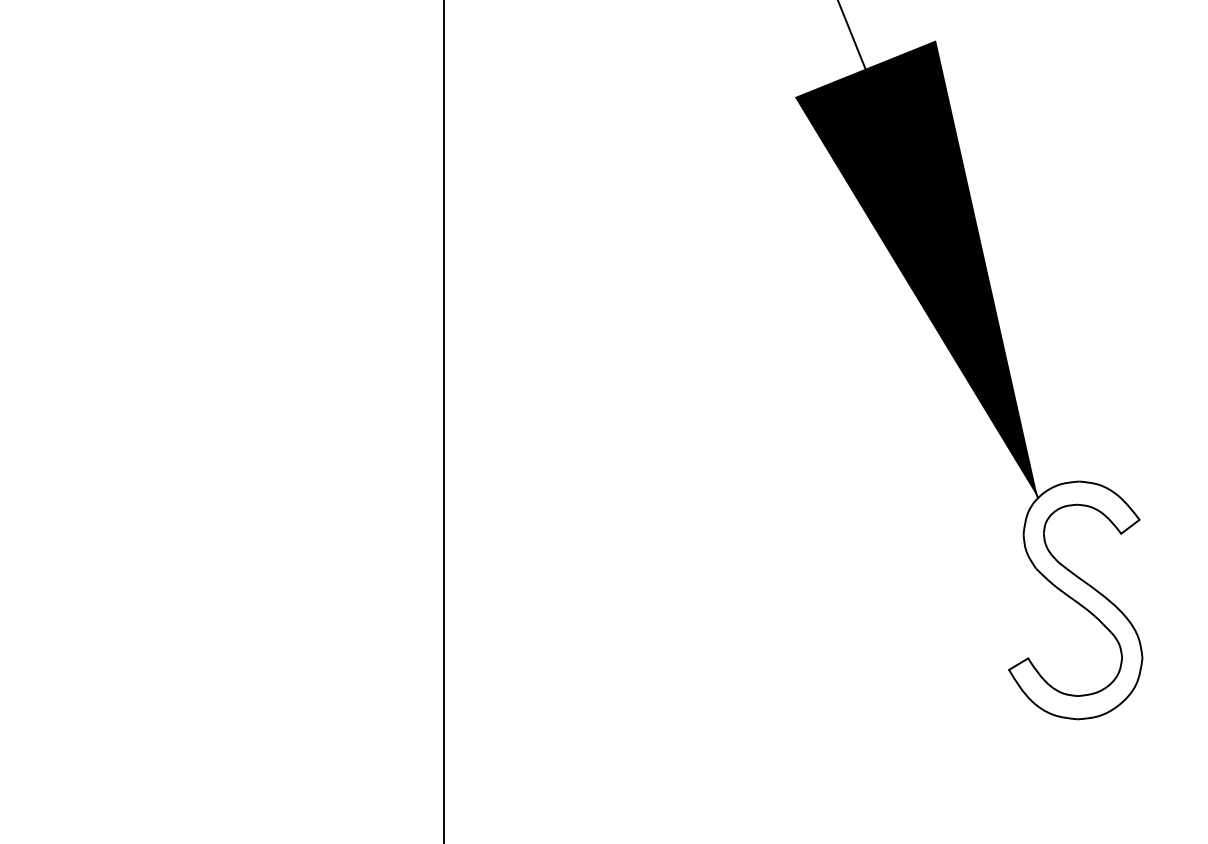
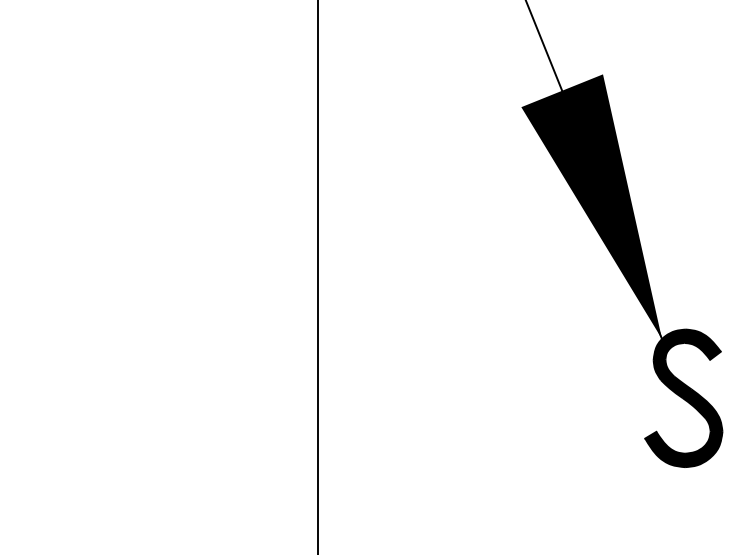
fill: (1075, 600) -> (683, 398), added

